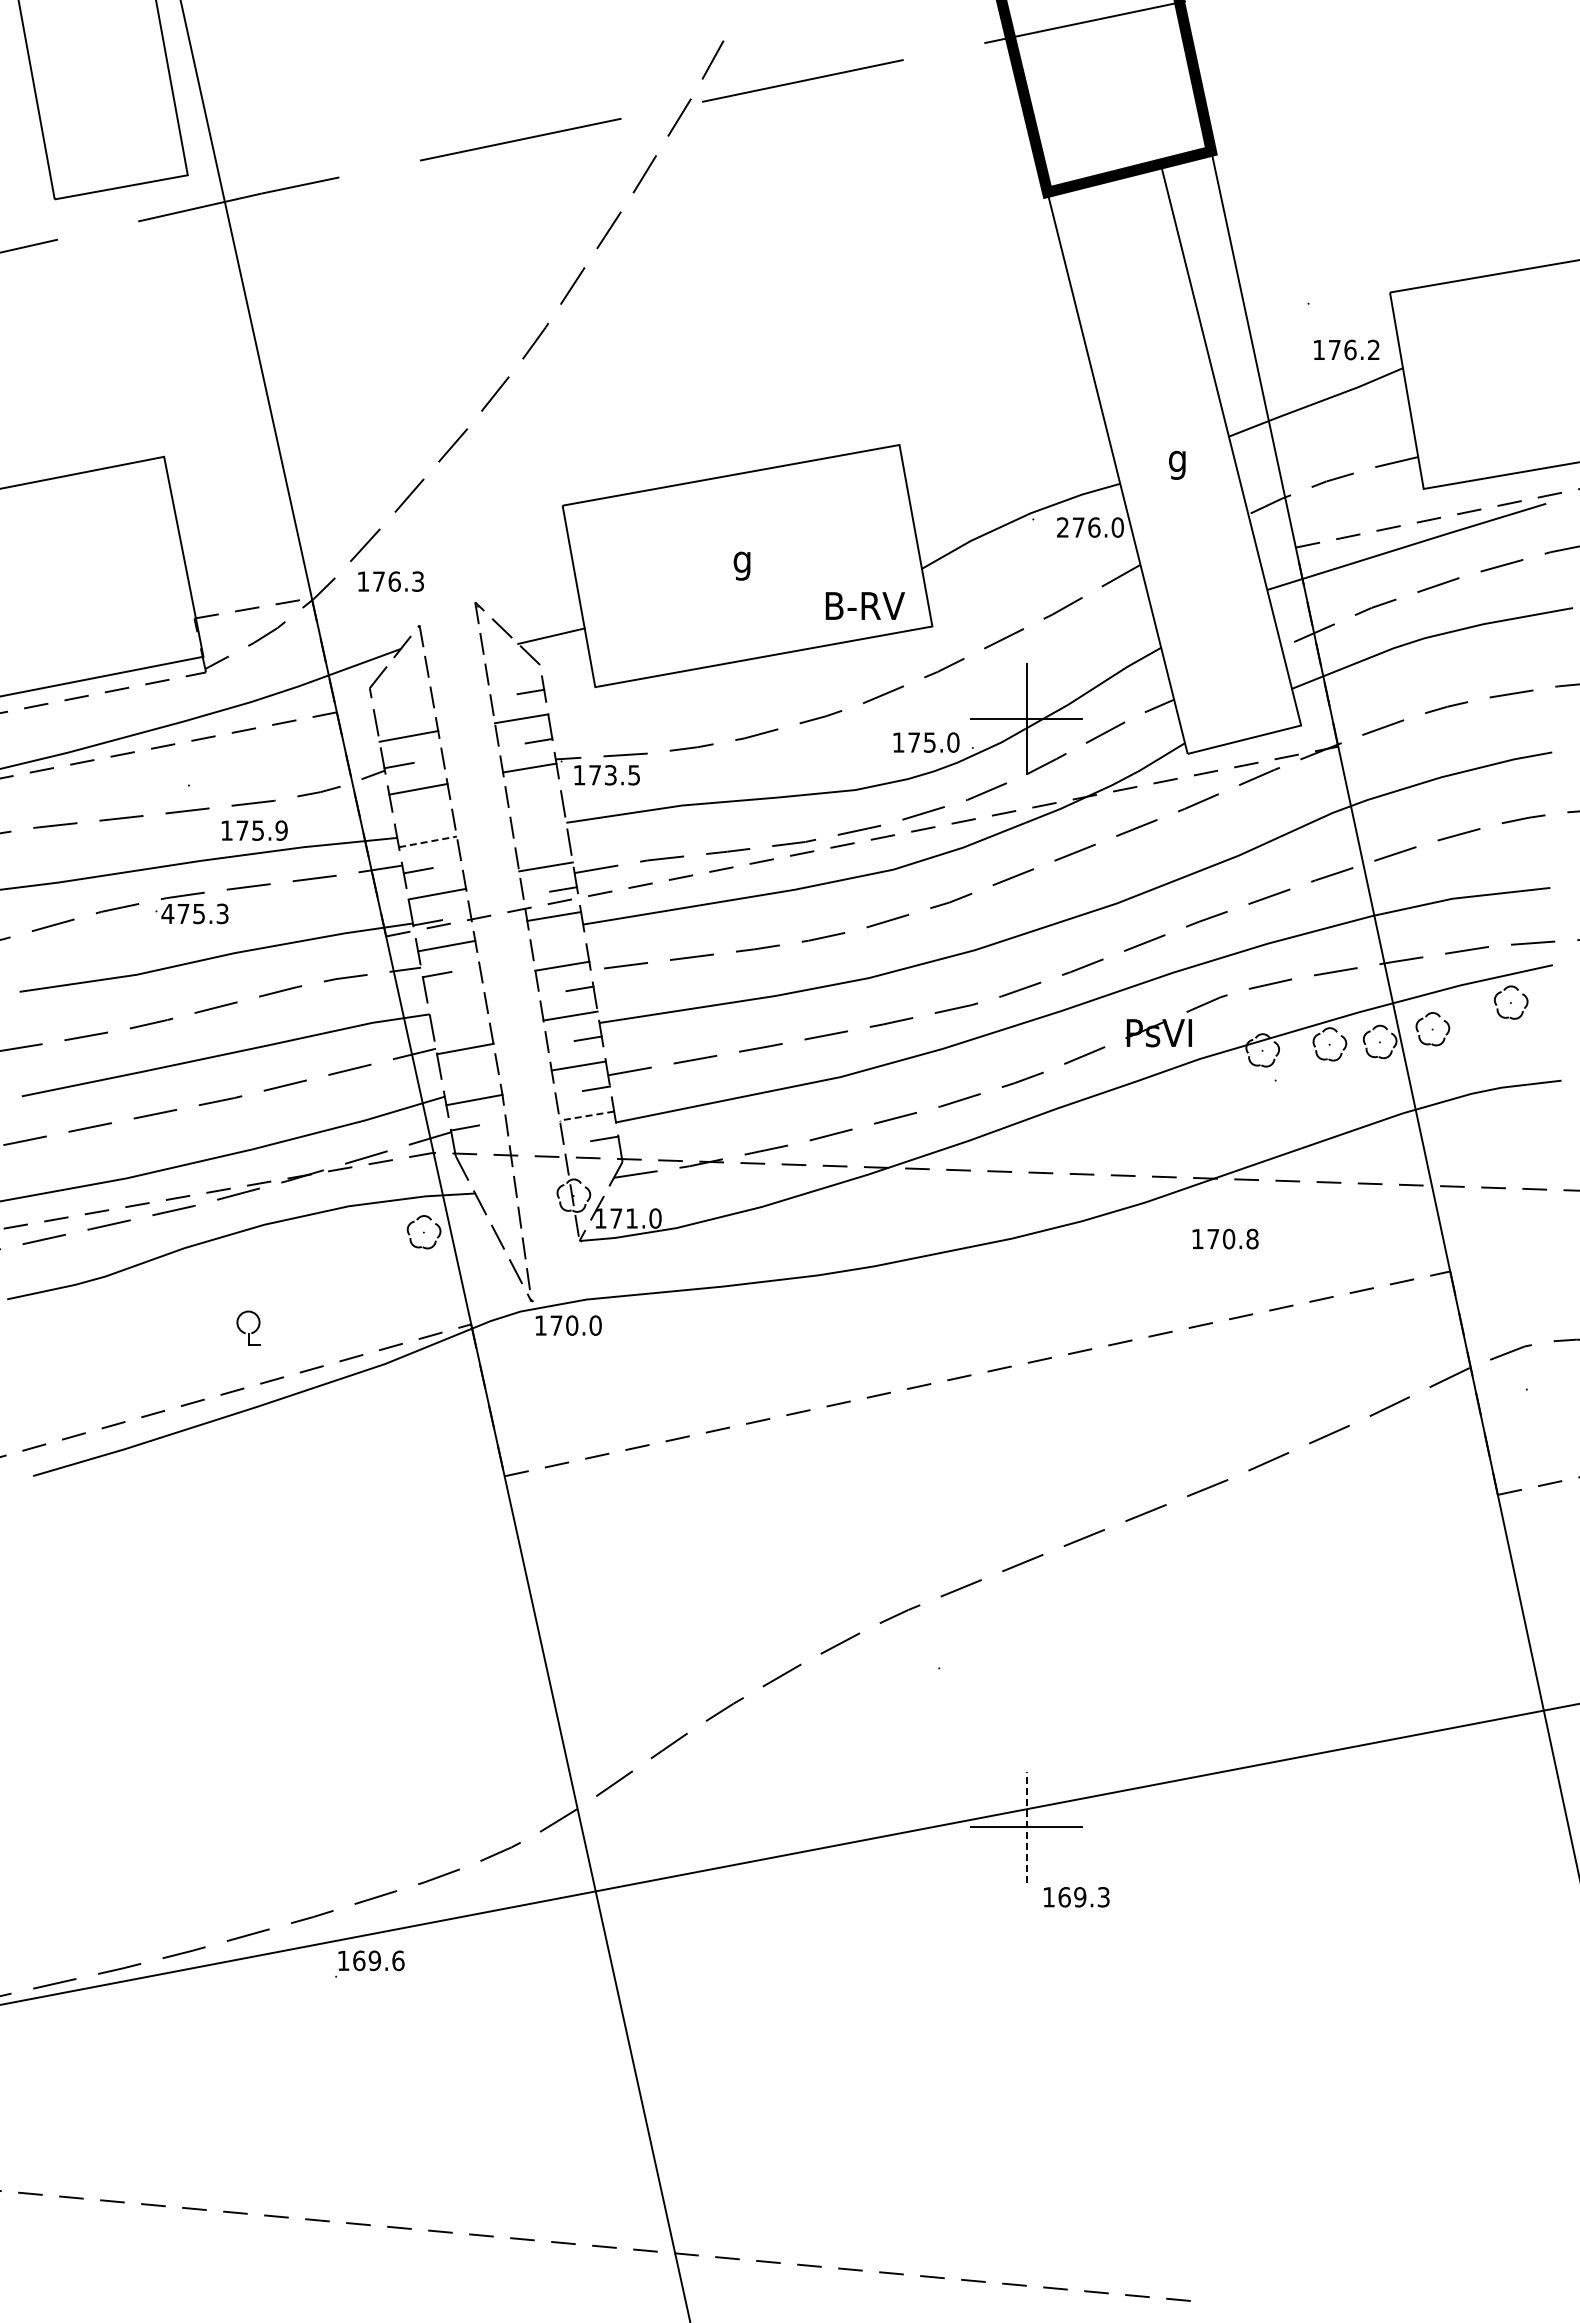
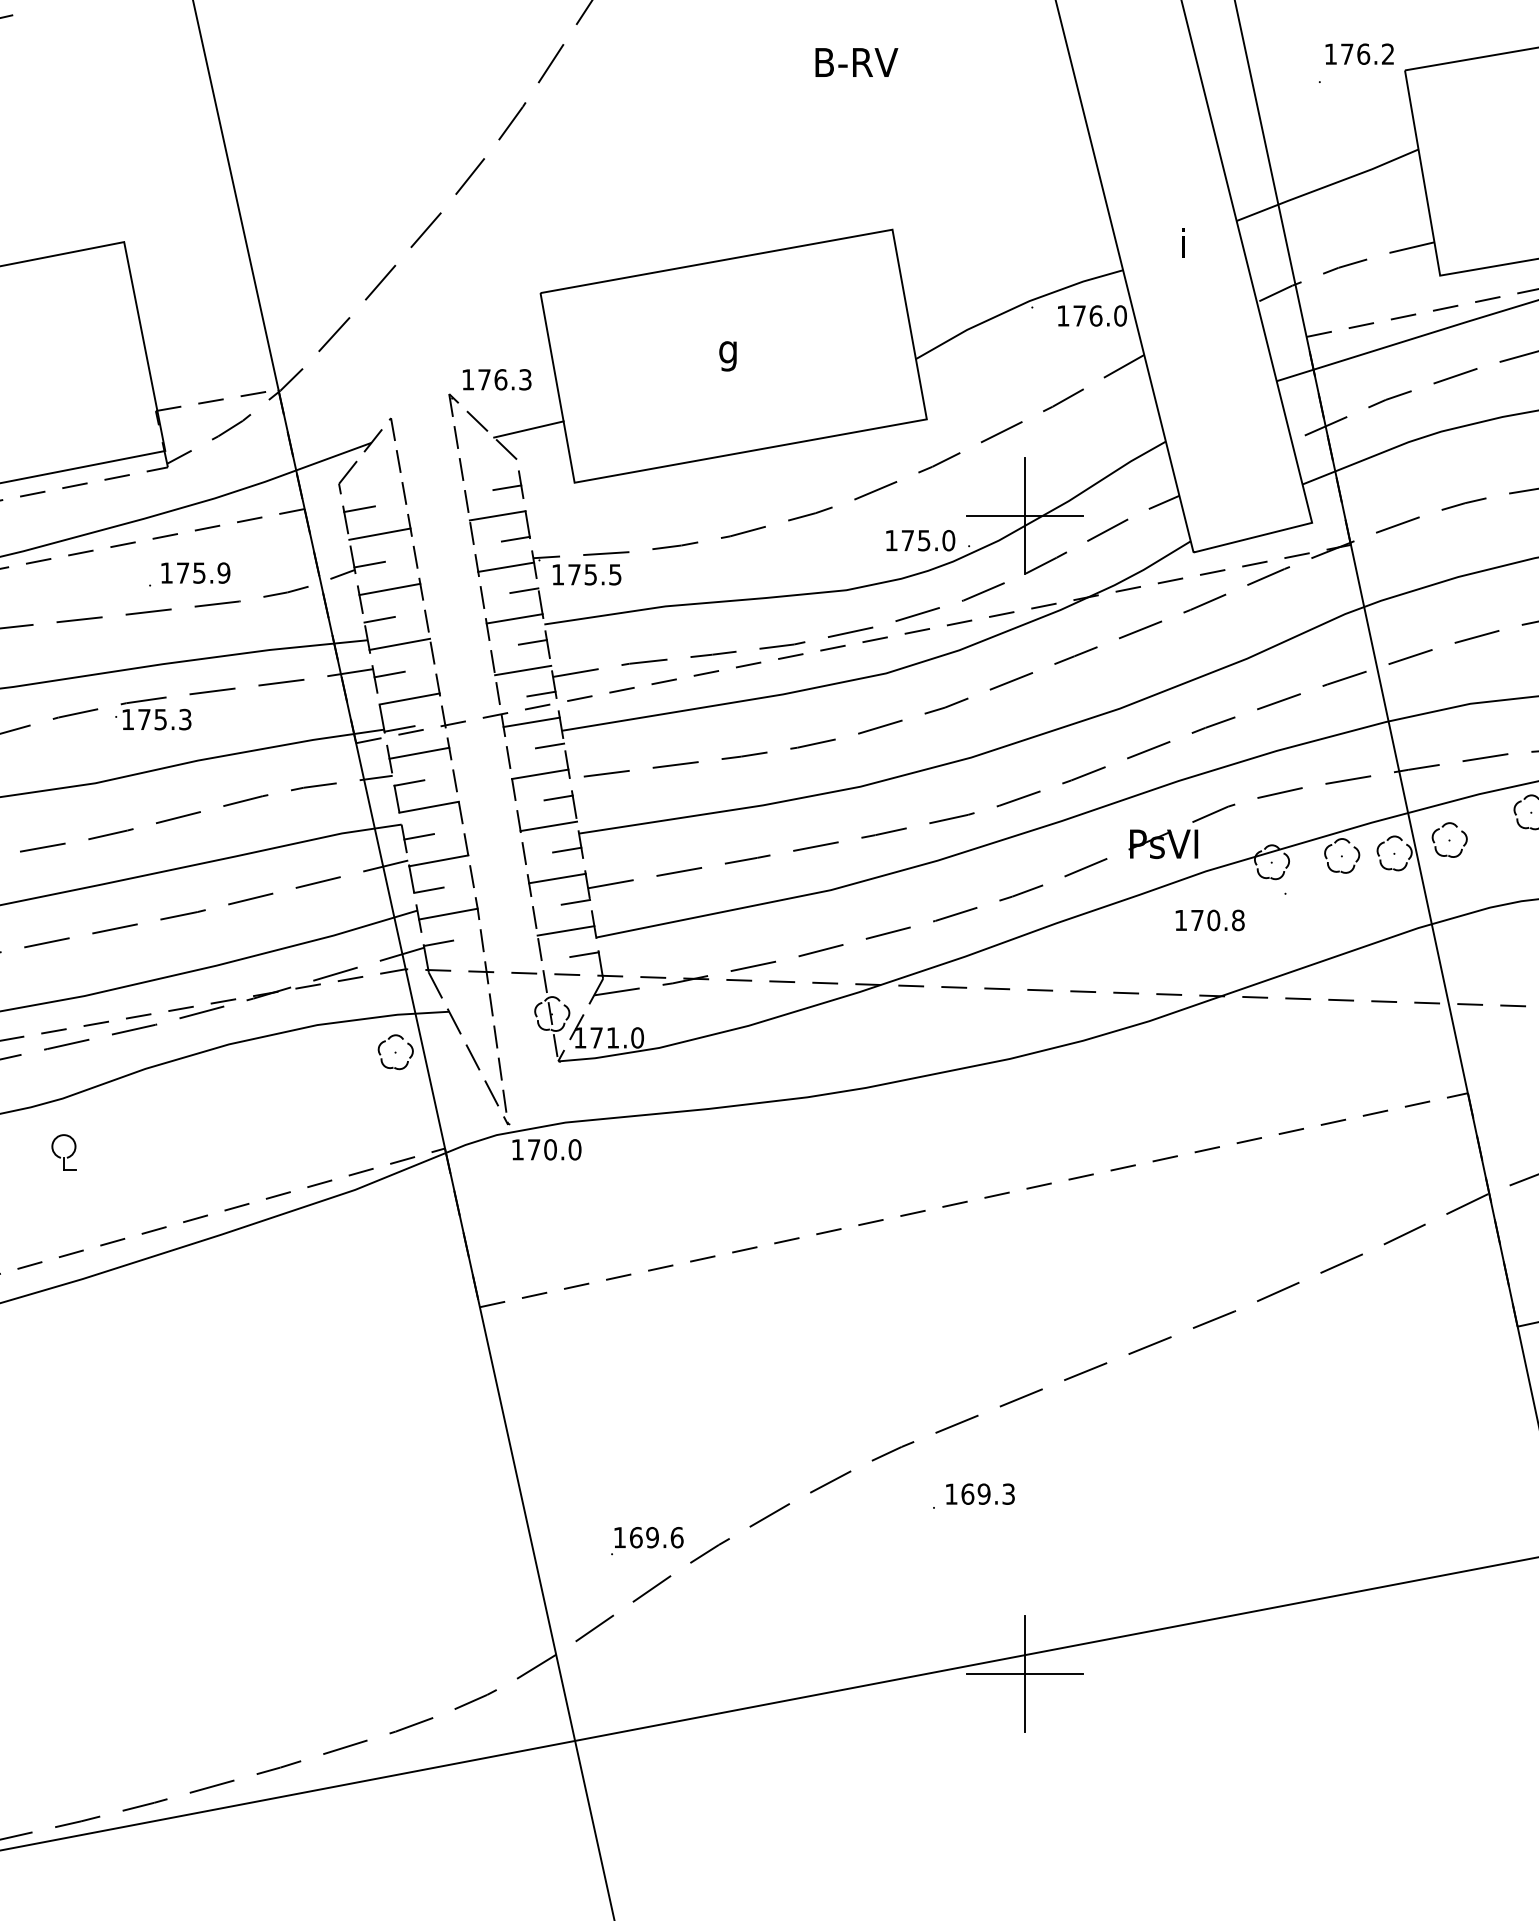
text: (1346, 349) -> (1359, 53), moved
text: (1177, 461) -> (1182, 246), g -> i
text: (1062, 527) -> (1062, 315), 276.0 -> 176.0
text: (390, 581) -> (496, 379), moved
text: (864, 605) -> (855, 62), moved
line: (389, 712) -> (359, 509), added
text: (610, 774) -> (590, 573), 173.5 -> 175.5
line: (546, 790) -> (523, 590), added
line: (537, 816) -> (514, 617), added
line: (408, 817) -> (379, 618), added
text: (254, 830) -> (195, 572), moved
line: (554, 839) -> (532, 641), added
line: (428, 841) -> (400, 643), dashed -> solid
text: (167, 913) -> (127, 719), 475.3 -> 175.3
line: (571, 938) -> (549, 745), added
line: (455, 997) -> (428, 806), added
line: (446, 1025) -> (419, 836), added
line: (455, 1076) -> (428, 889), added
line: (587, 1116) -> (566, 931), dashed -> solid
text: (1225, 1238) -> (1210, 919), moved
part: (248, 1327) -> (63, 1151), moved
line: (1026, 1826) -> (1025, 1673), dashed -> solid
text: (1076, 1897) -> (980, 1494), moved
text: (369, 1963) -> (646, 1540), moved

